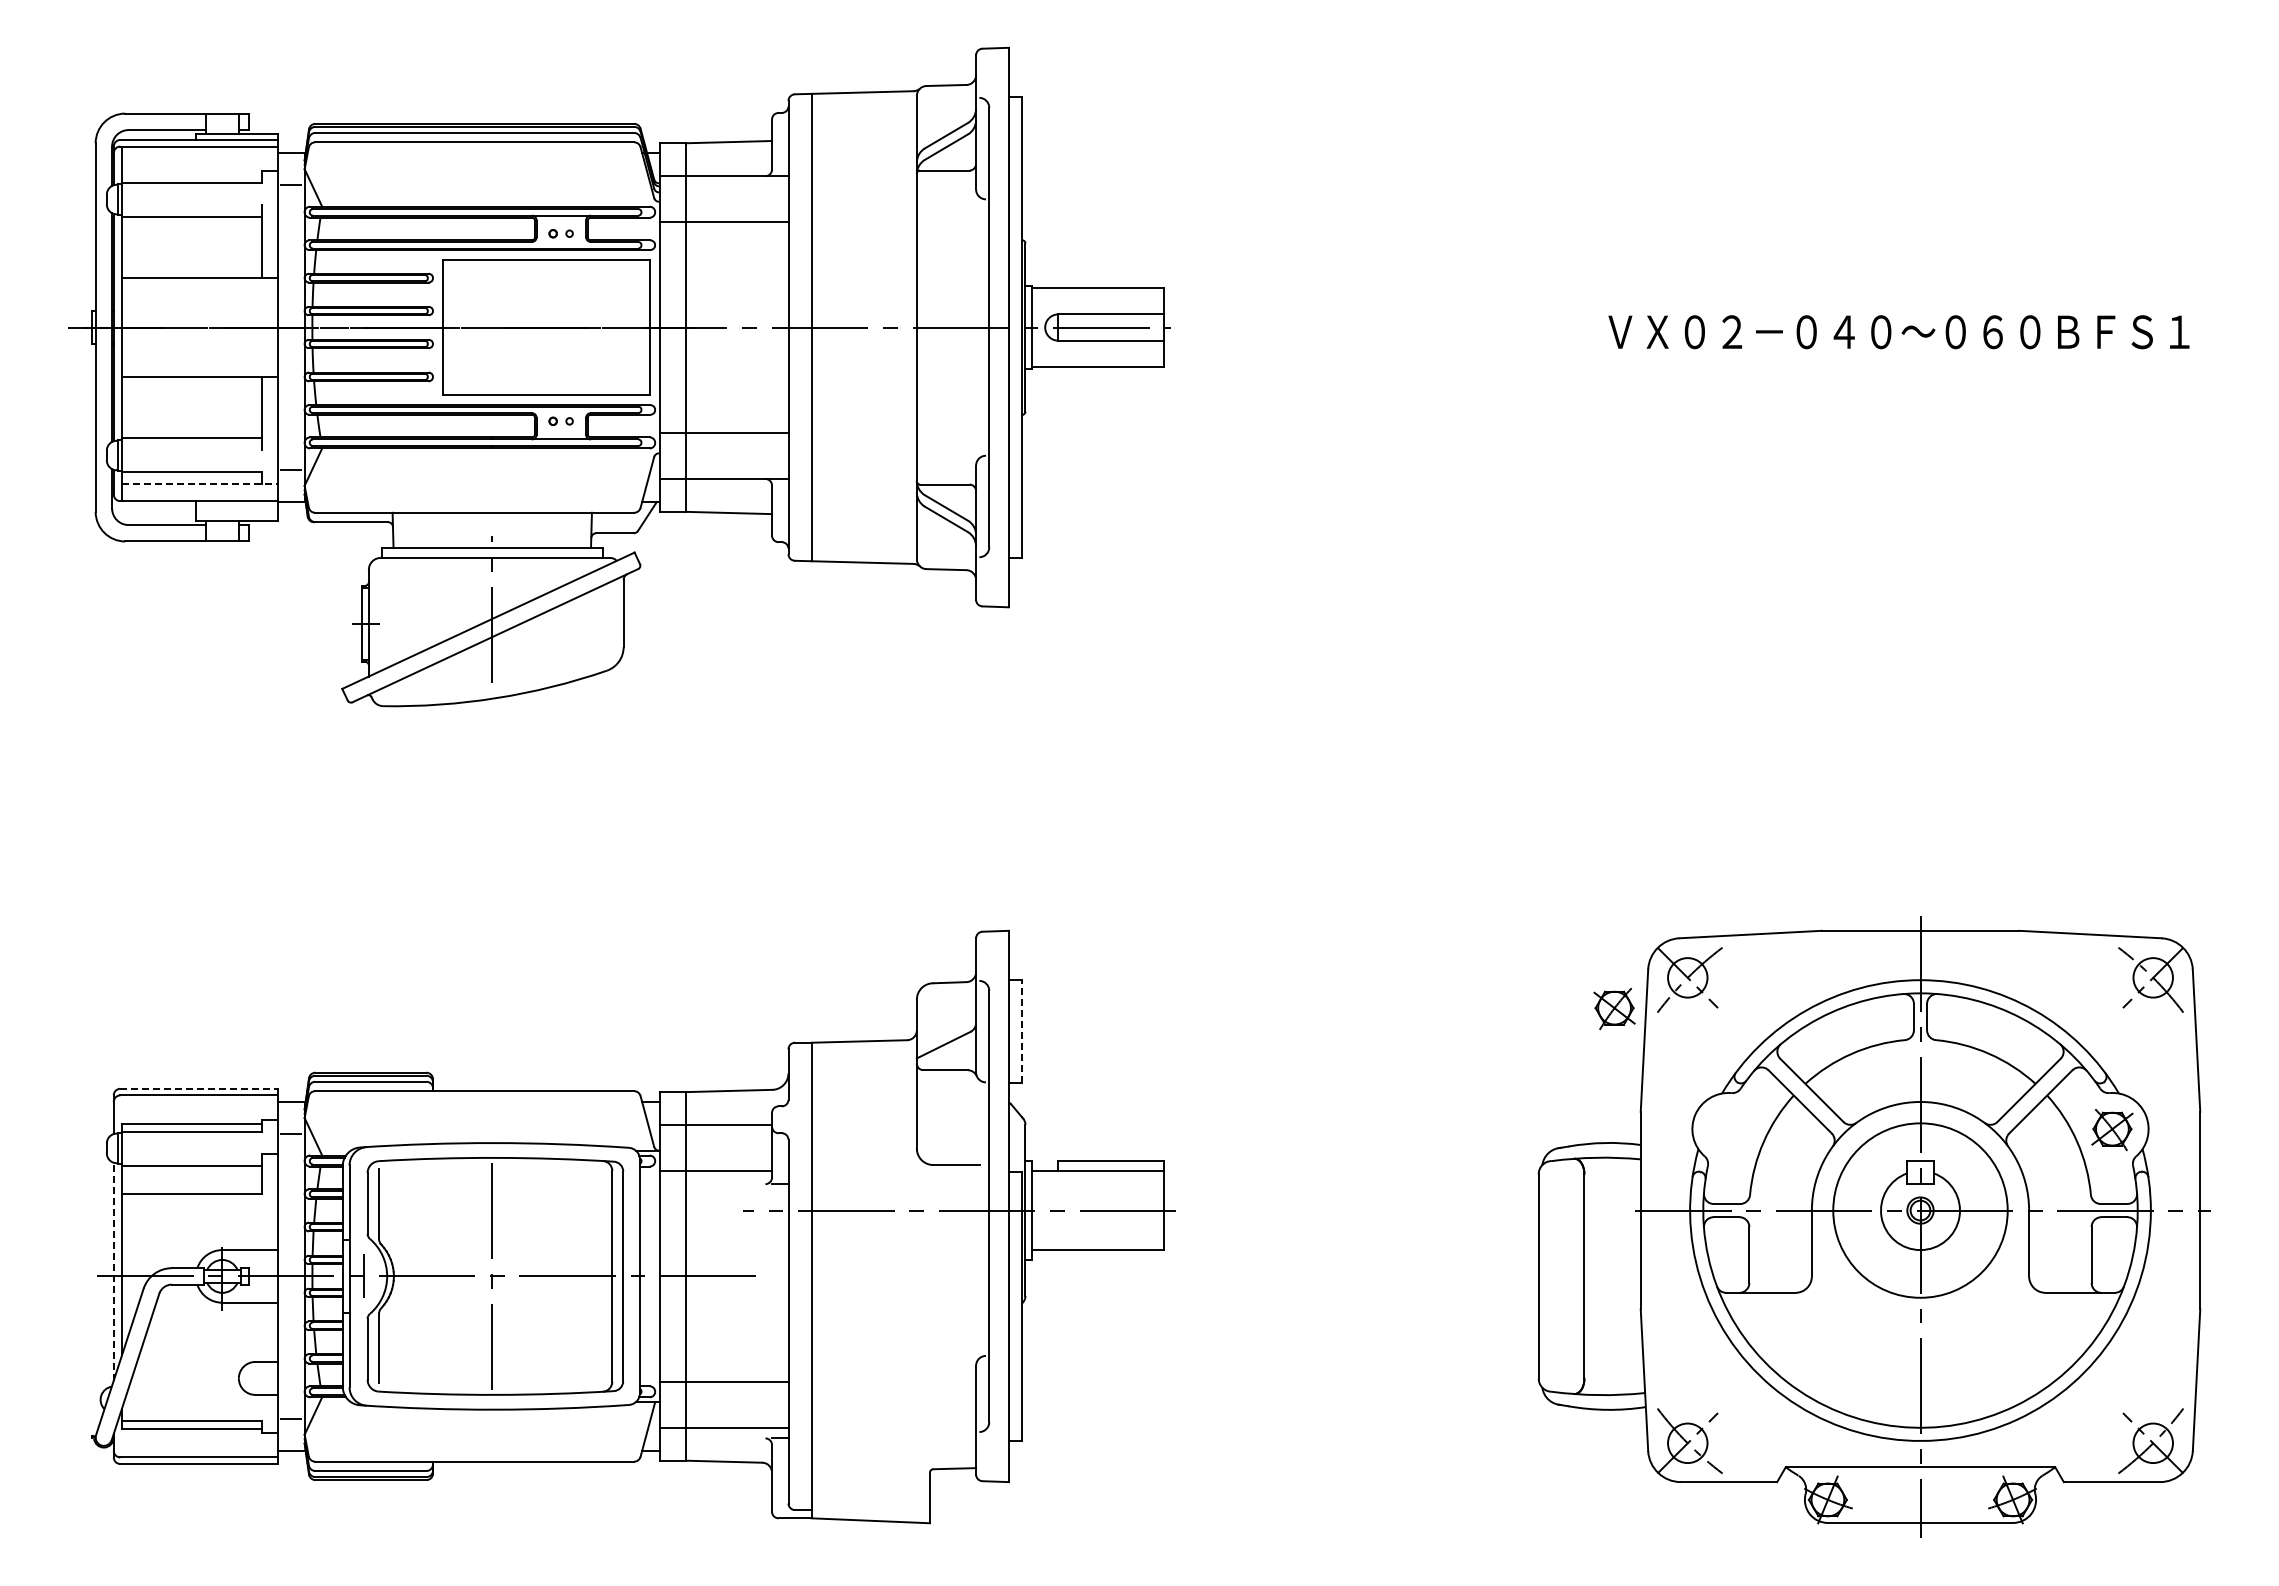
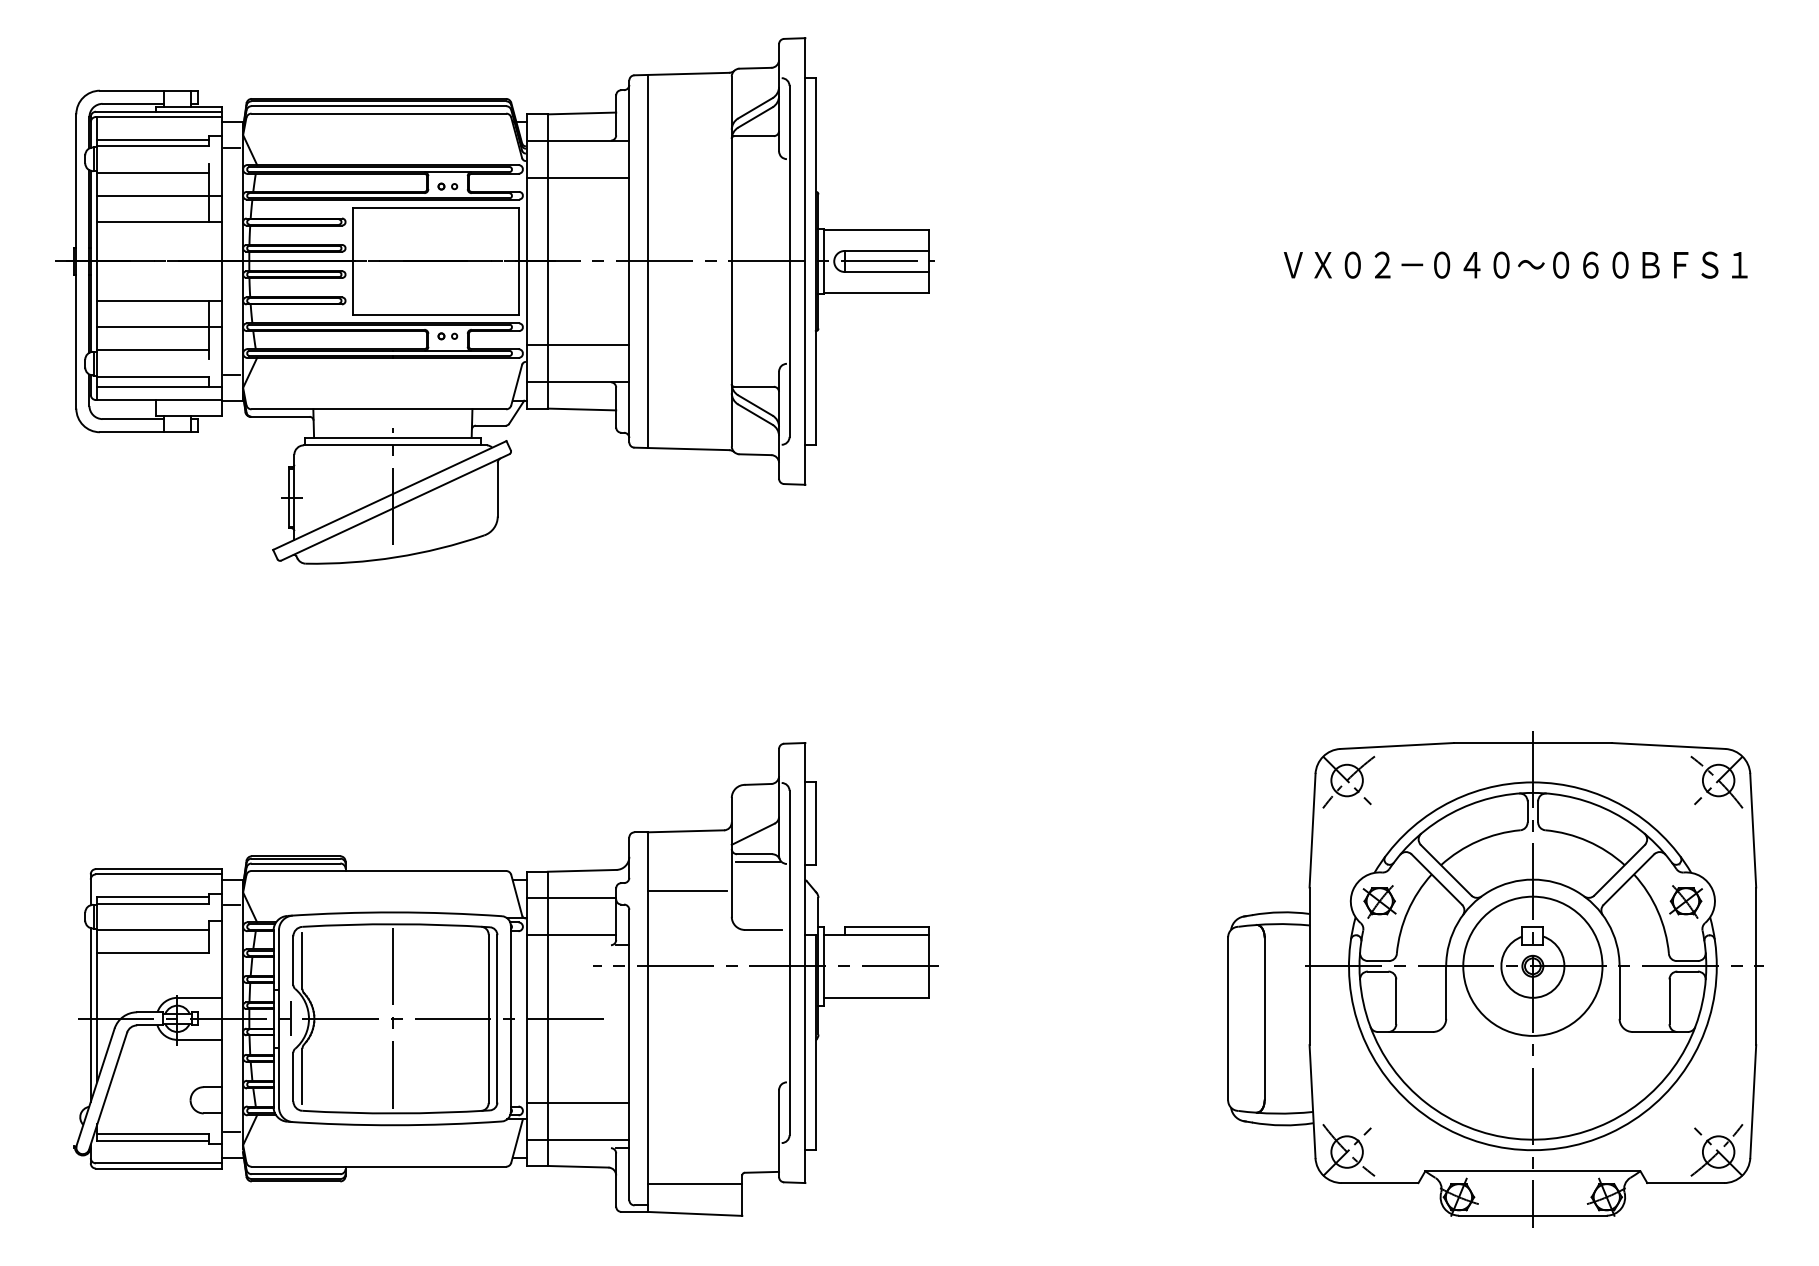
line: (191, 174) -> (152, 139), added
line: (200, 245) -> (159, 195), added
line: (200, 409) -> (159, 326), added
line: (200, 484) -> (159, 386), dashed -> solid
part: (1614, 1009) -> (1379, 902), moved
line: (1022, 1031) -> (816, 823), dashed -> solid
line: (949, 1079) -> (757, 861), added
line: (199, 1088) -> (159, 868), dashed -> solid
line: (861, 1115) -> (687, 890), added
line: (113, 1271) -> (90, 1014), dashed -> solid
line: (870, 1483) -> (694, 1184), added

